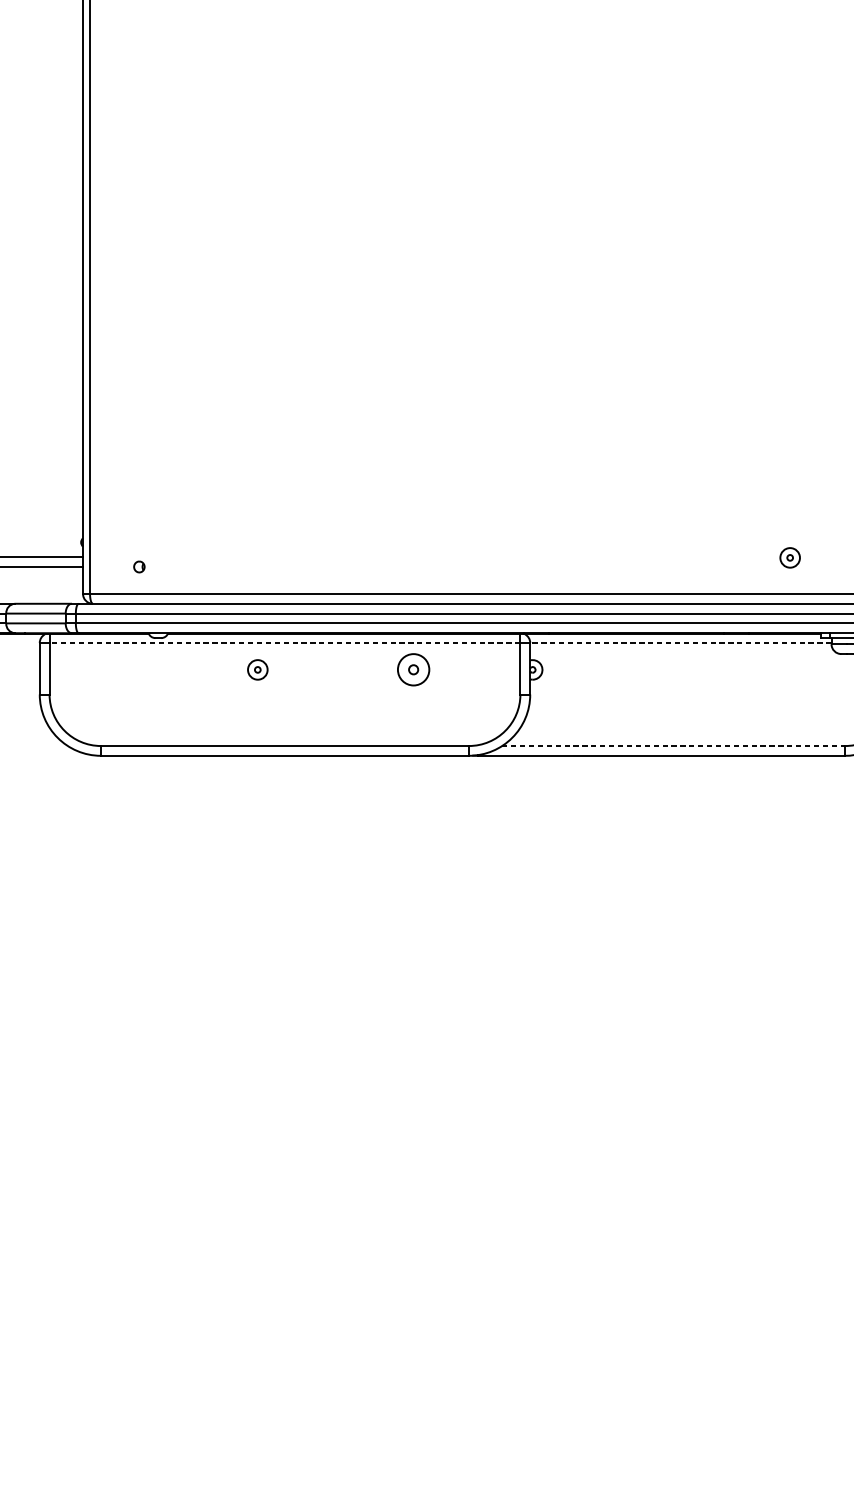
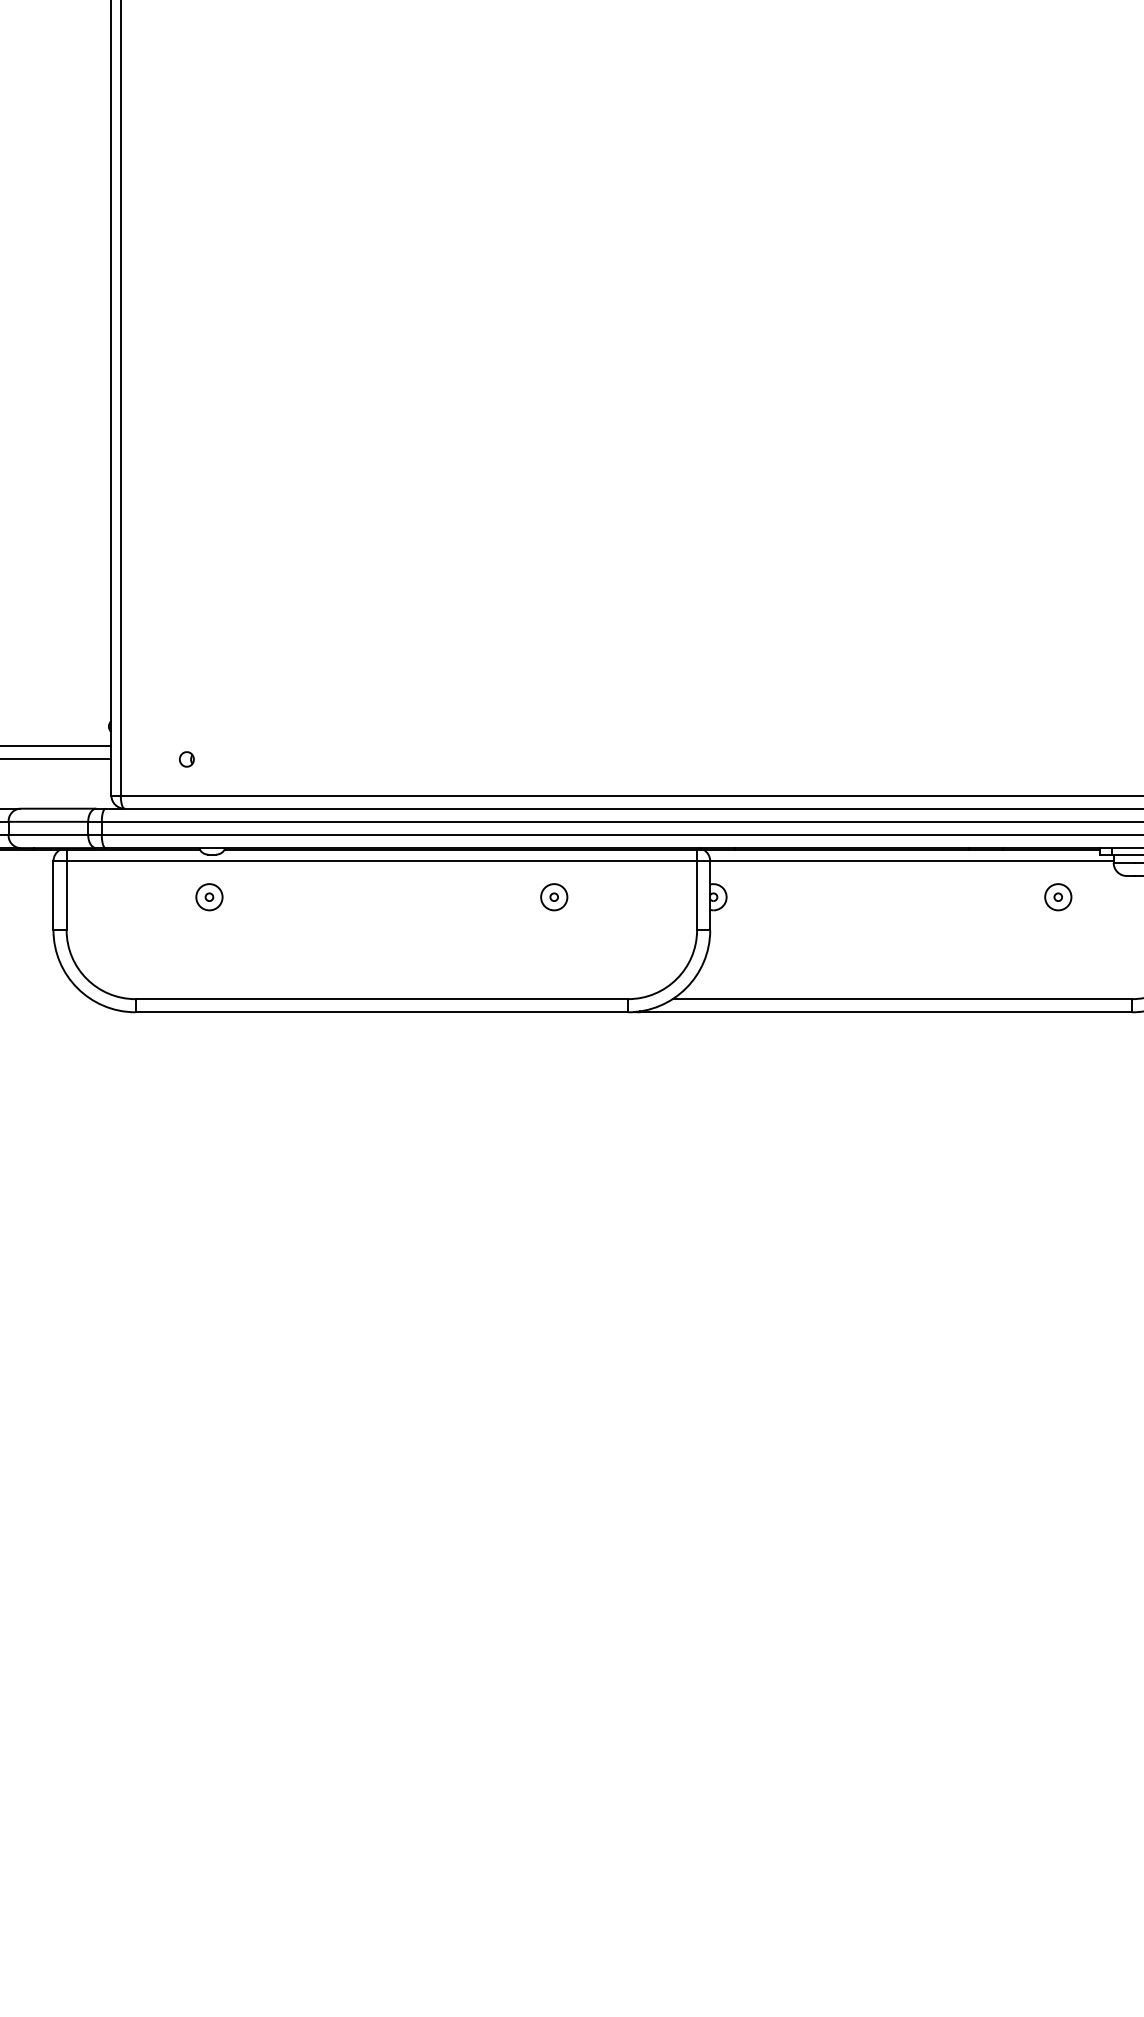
part: (790, 558) -> (1058, 897), moved
line: (284, 643) -> (381, 861), dashed -> solid
line: (680, 643) -> (911, 861), dashed -> solid
part: (257, 670) -> (209, 897), moved
part: (413, 670) -> (554, 897), size x0.62
line: (673, 746) -> (902, 999), dashed -> solid

